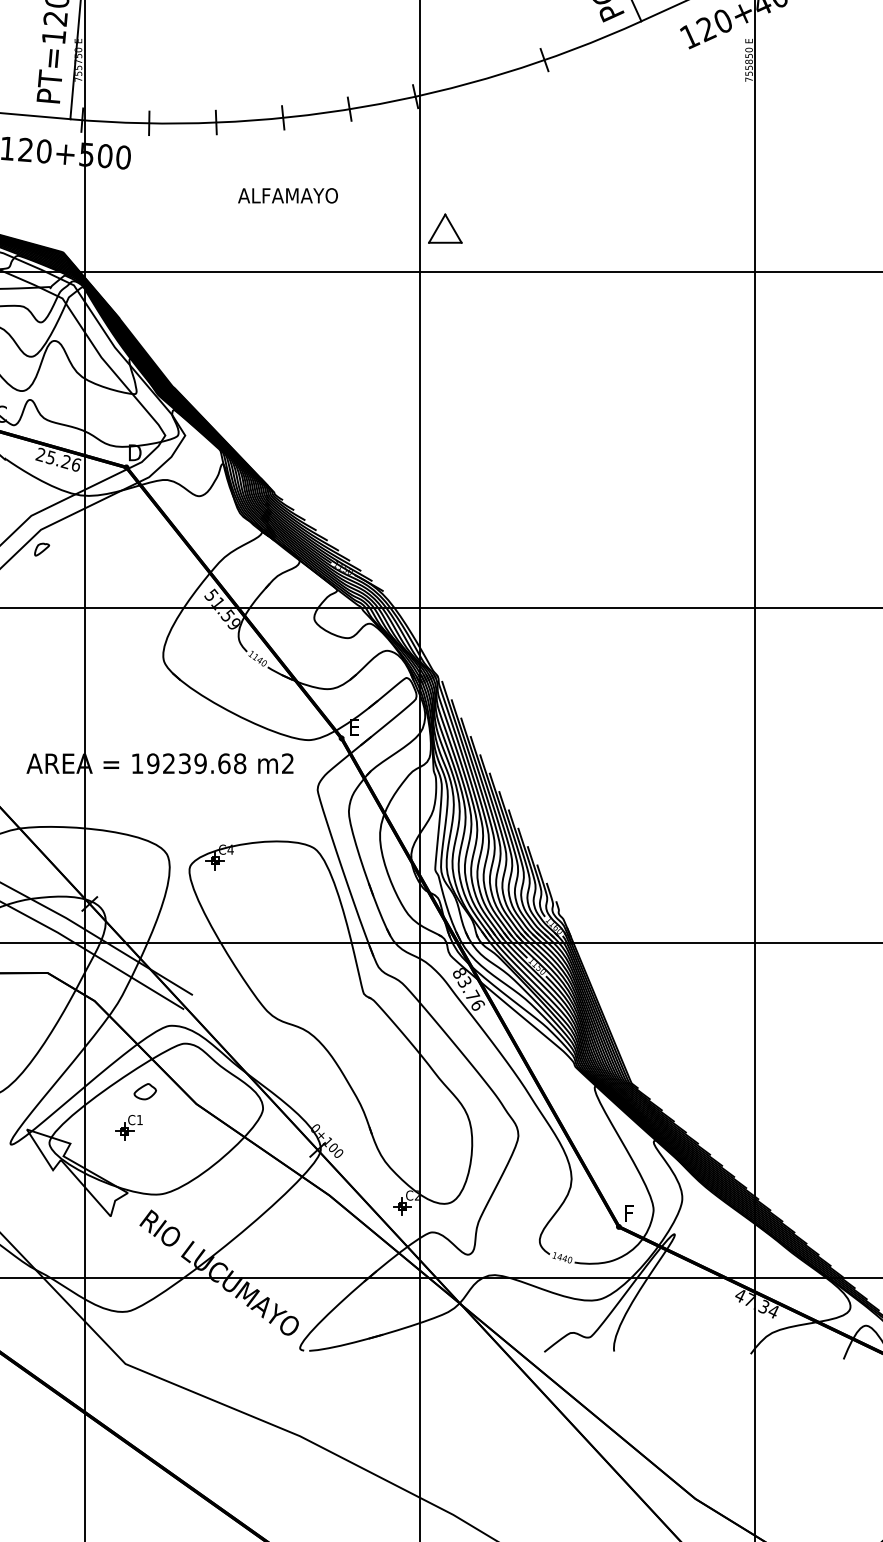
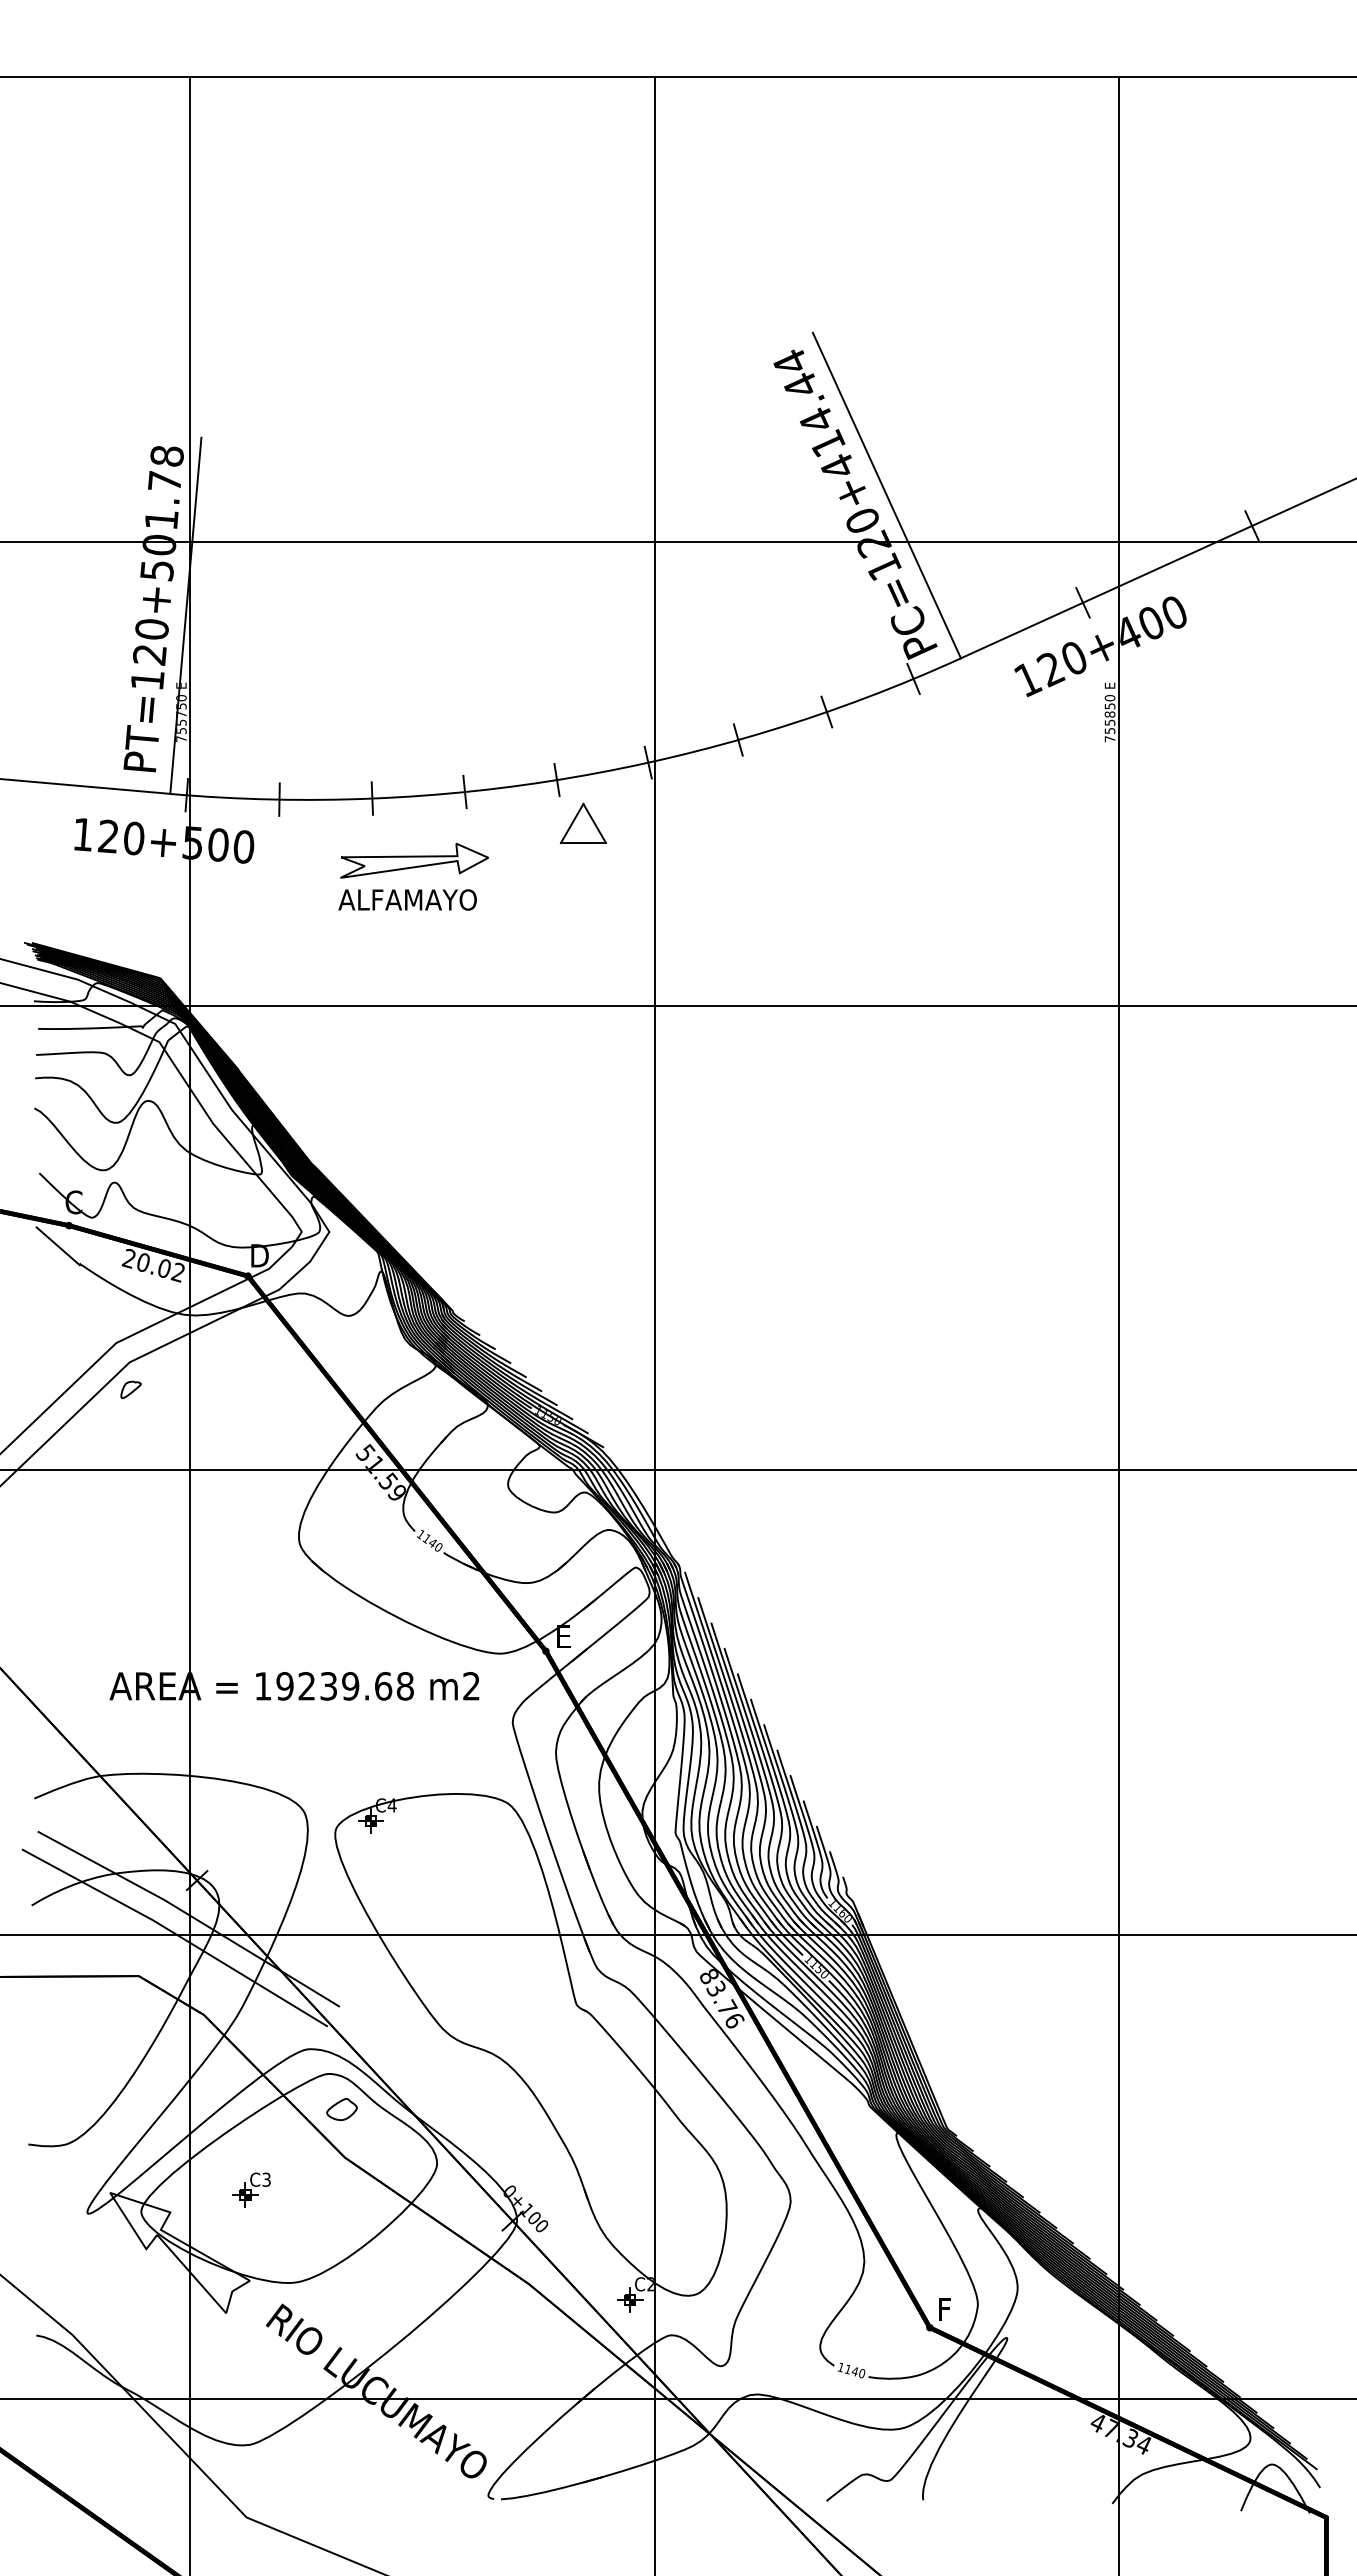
line: (607, 35) -> (913, 678), added
line: (480, 79) -> (737, 739), added
part: (246, 167) -> (414, 860), added
text: (287, 195) -> (407, 899), moved
part: (444, 227) -> (582, 822), moved
text: (63, 461) -> (160, 1267), 25.26 -> 20.02
part: (144, 1091) -> (341, 2109), moved
text: (139, 1119) -> (266, 2179), C1 -> C3
text: (559, 1257) -> (847, 2369), 1440 -> 1140

